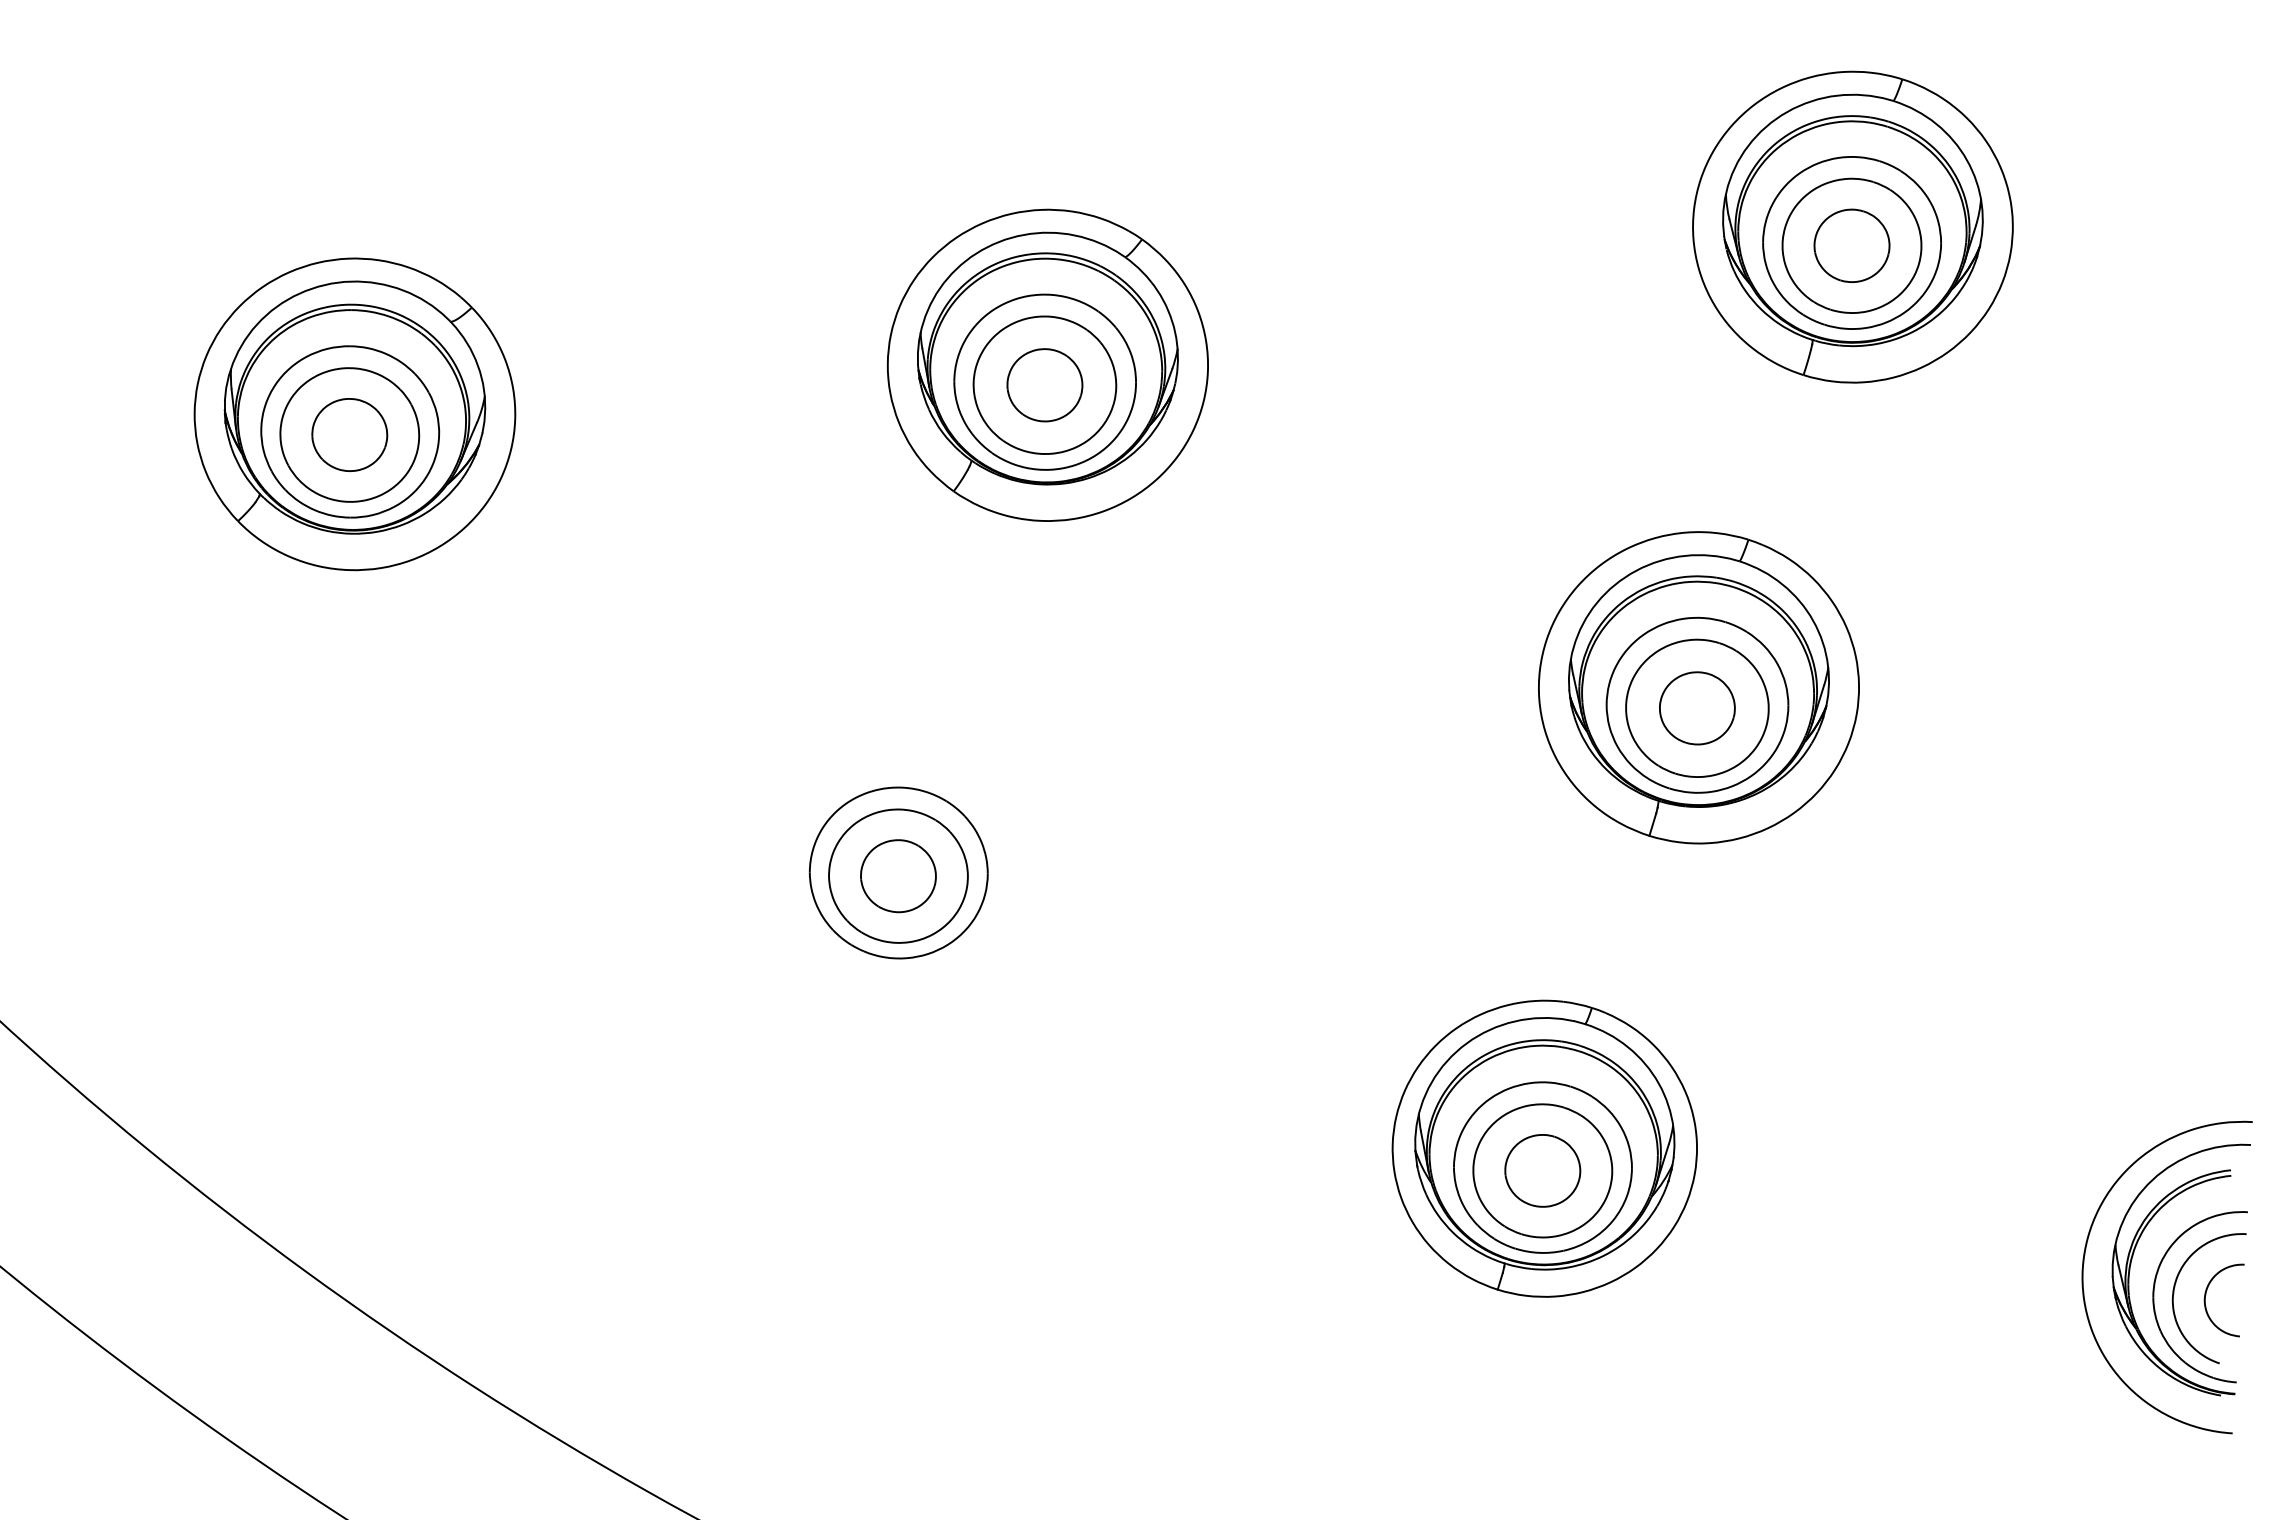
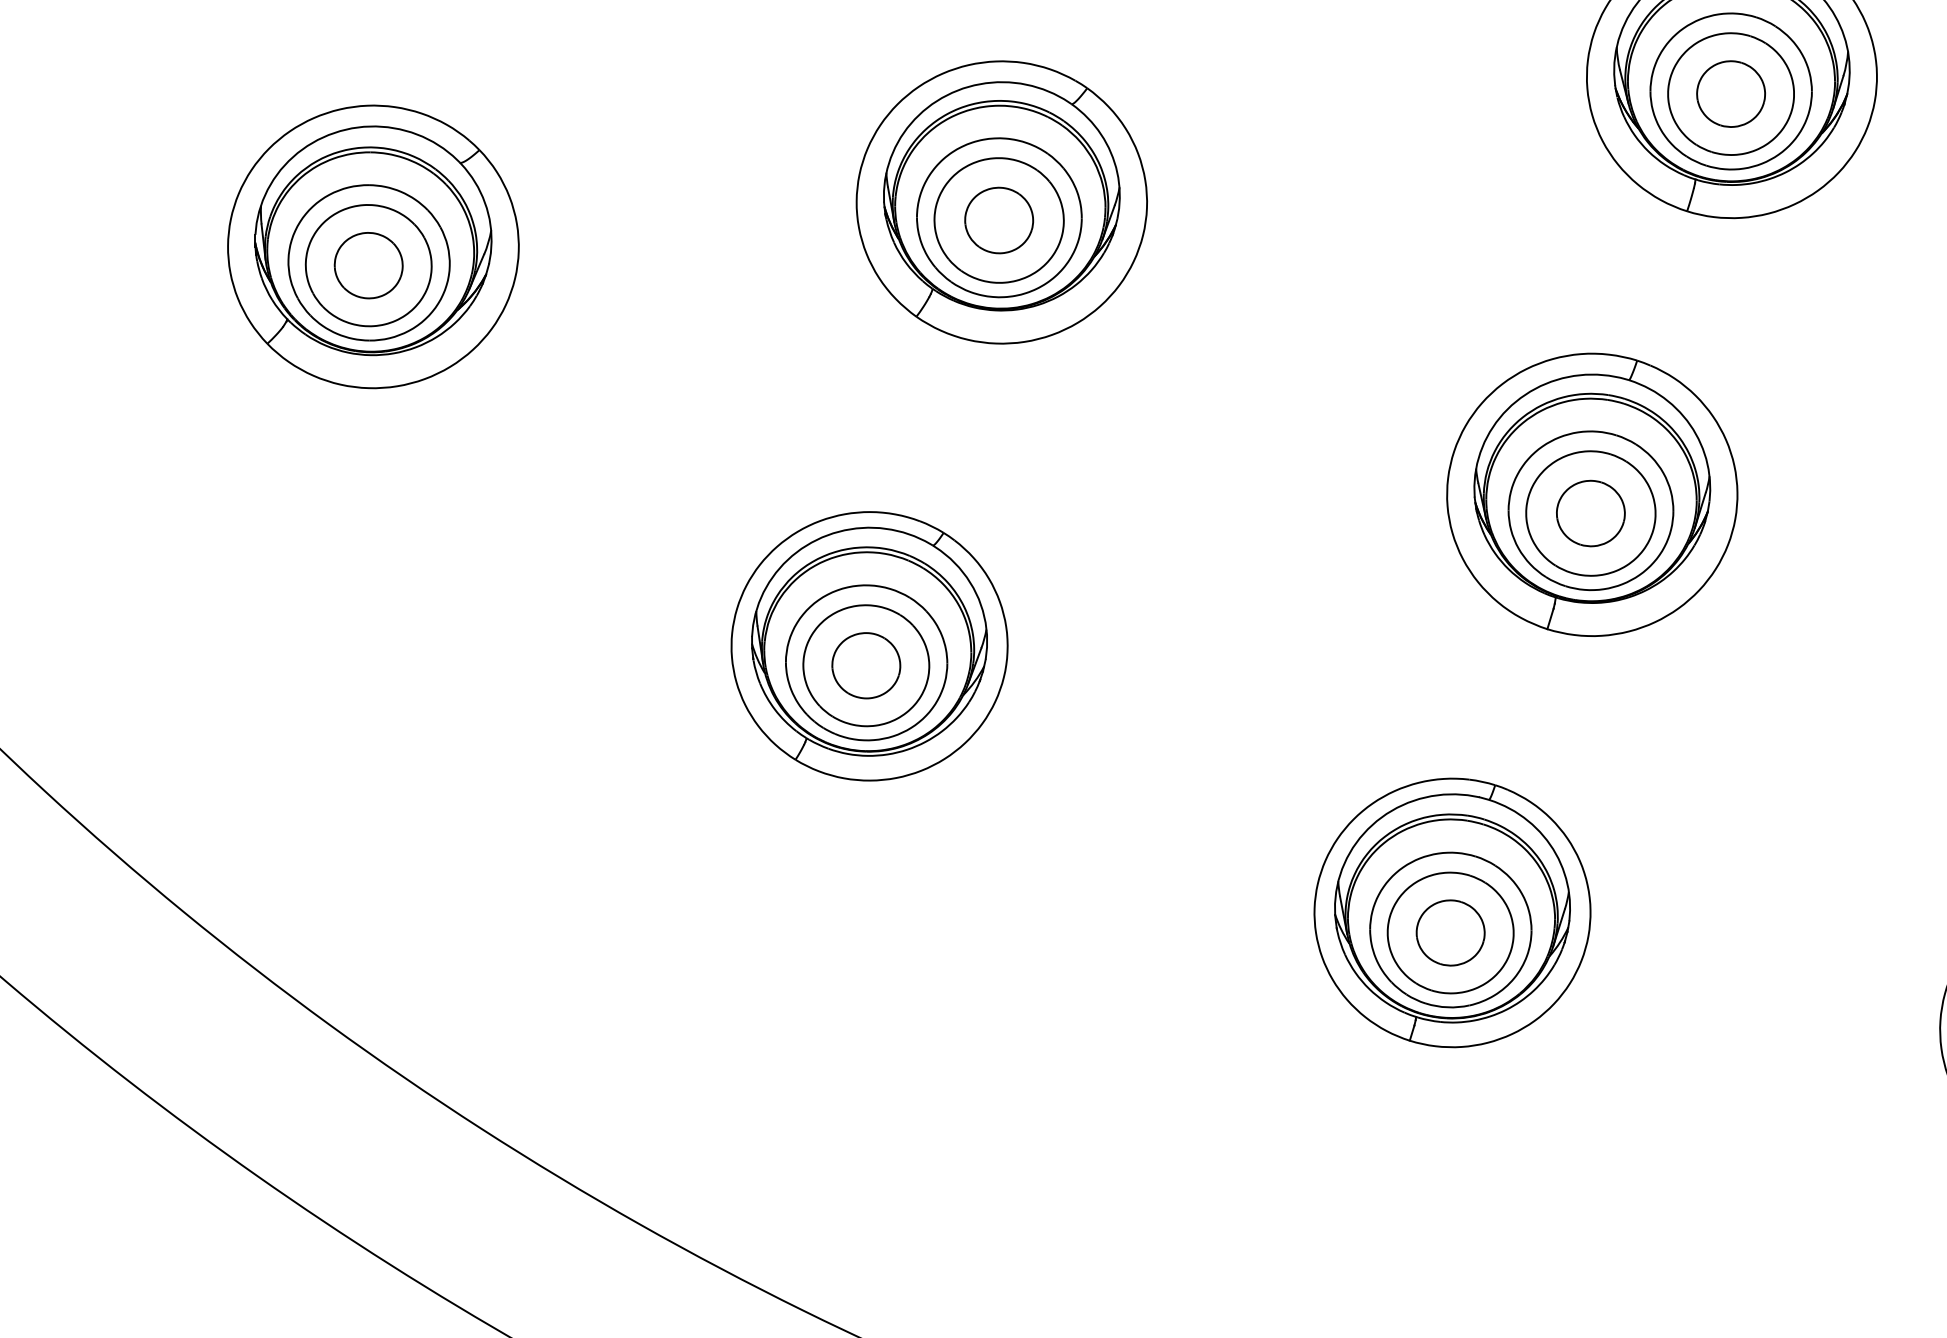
part: (902, 854) -> (869, 646), added

